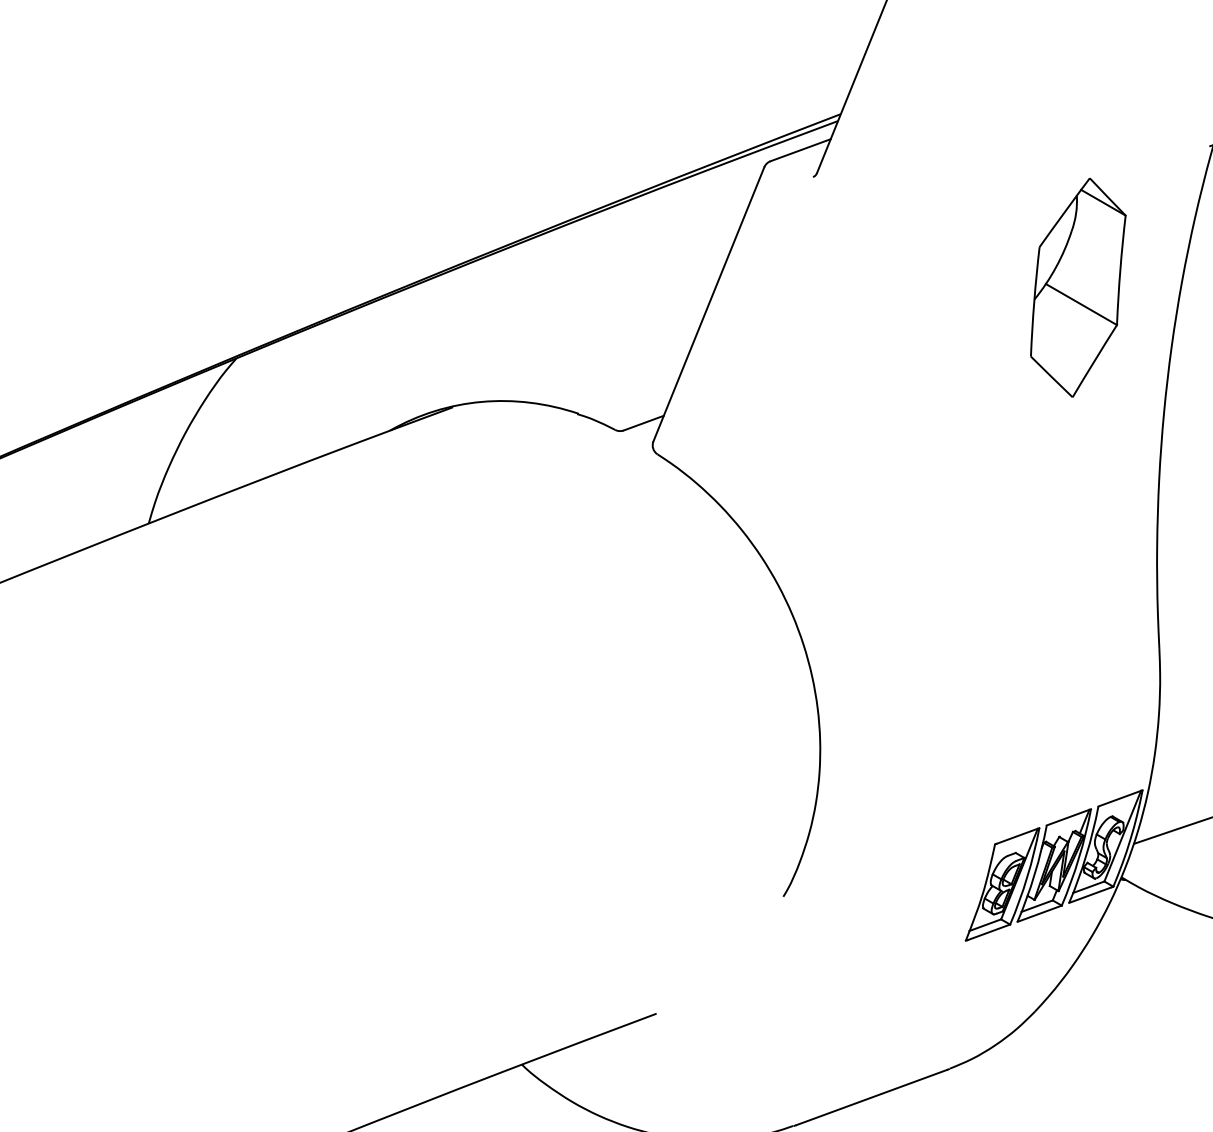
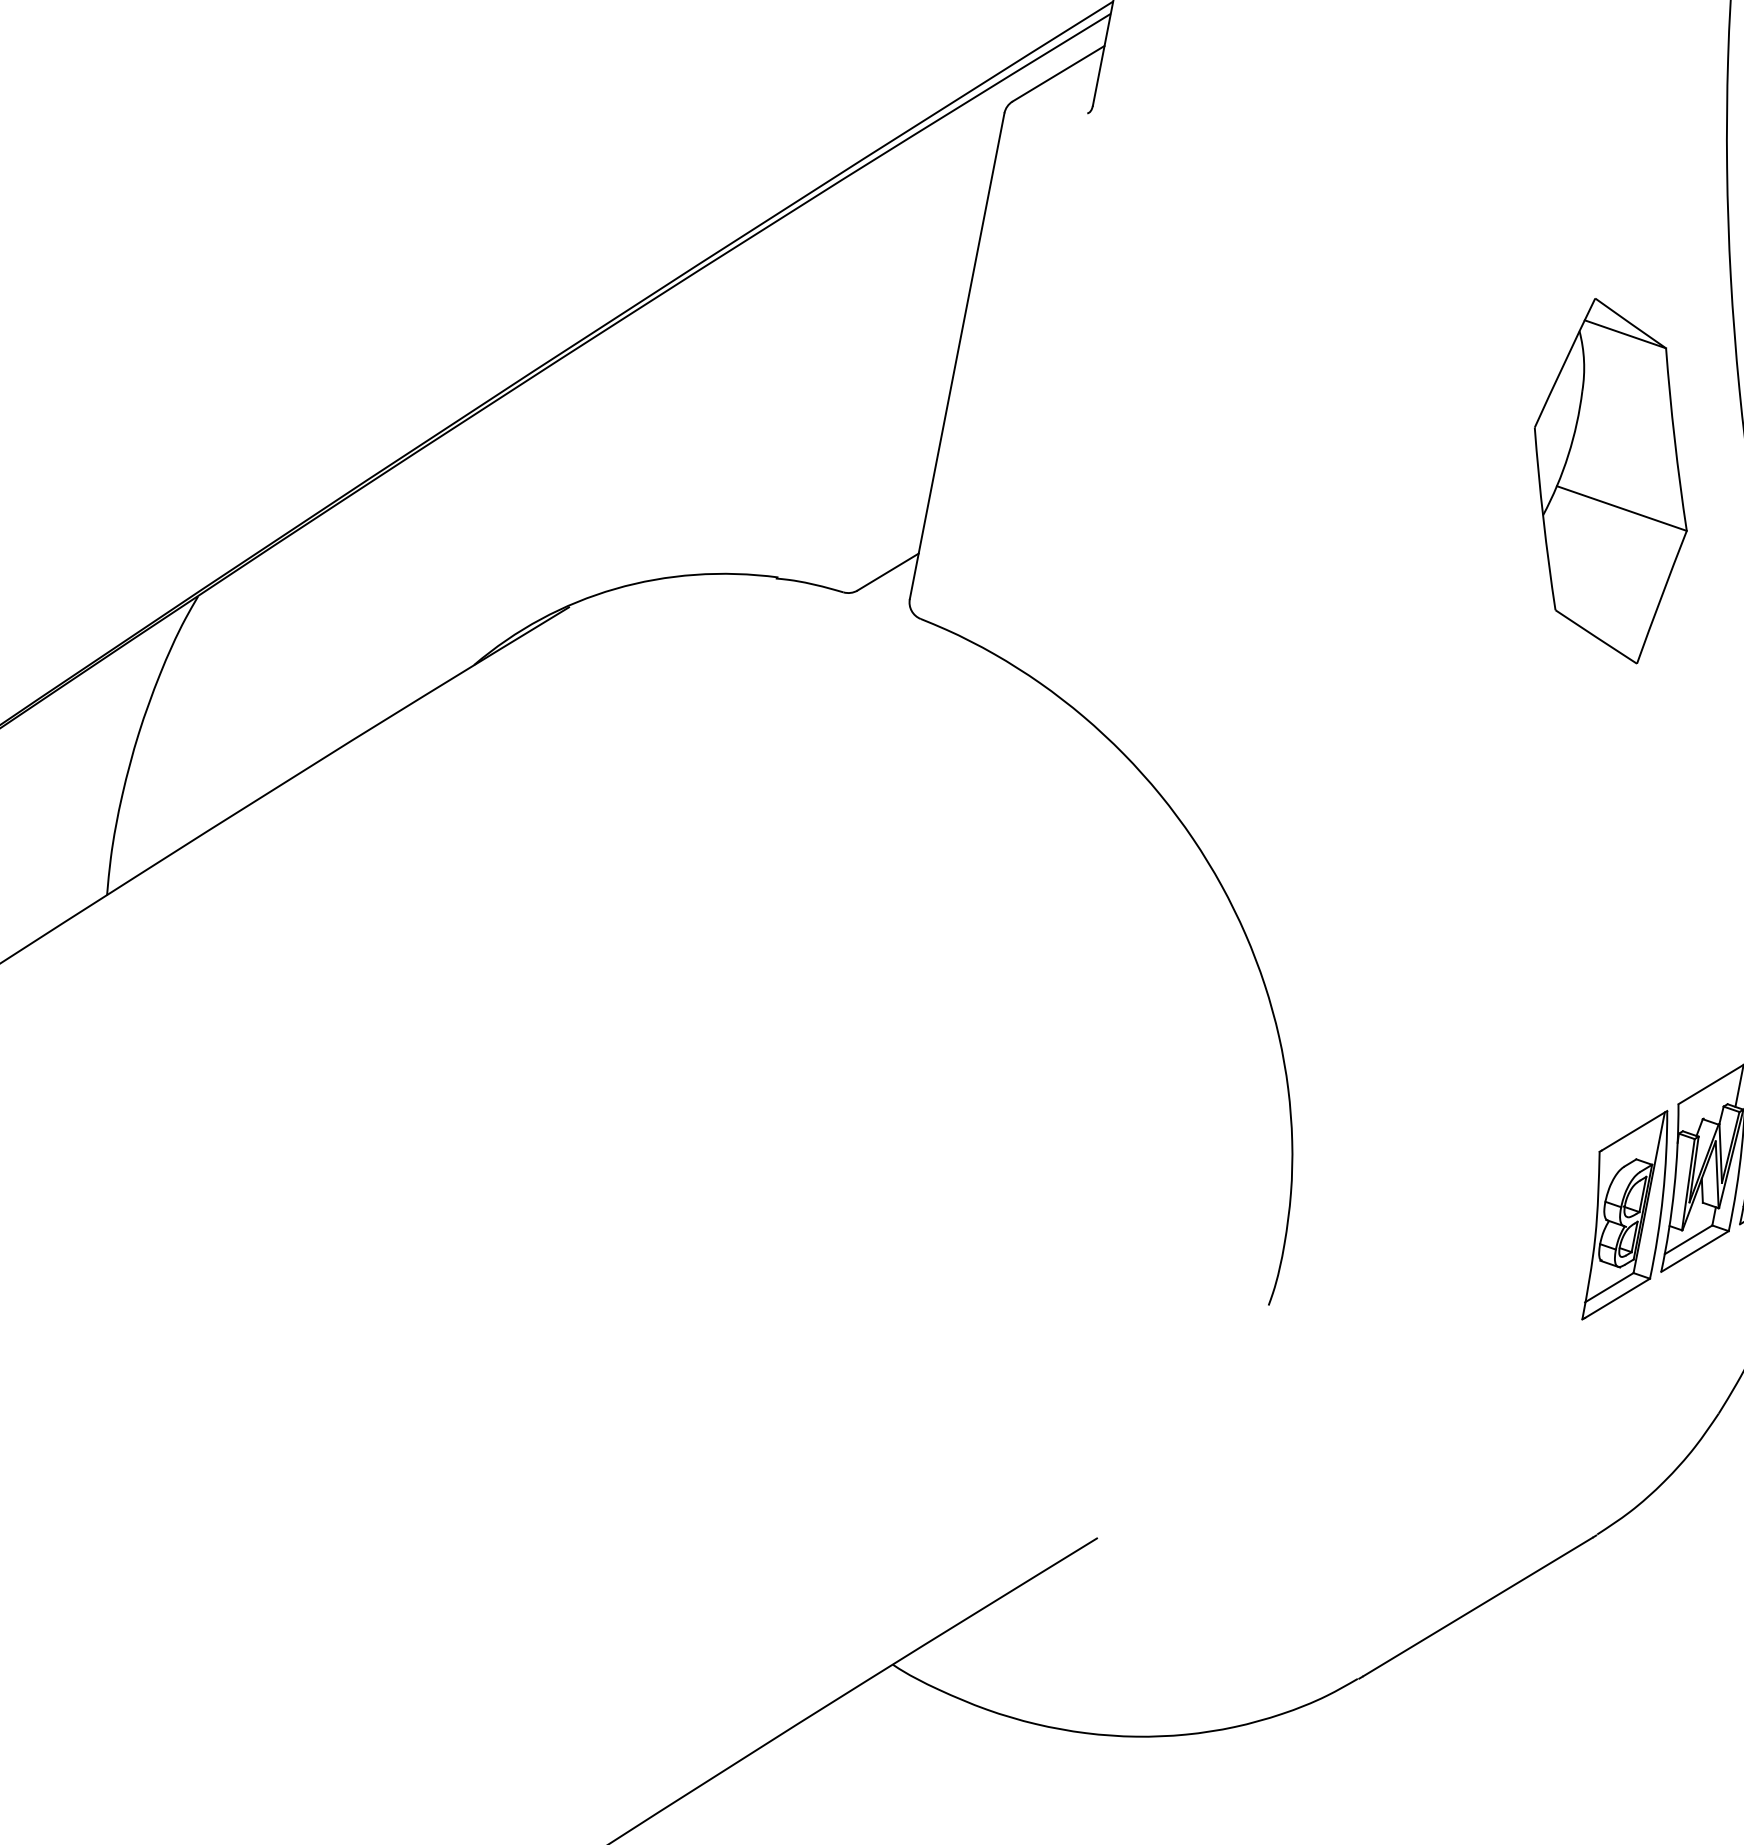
part: (1078, 287) -> (1611, 481), moved

